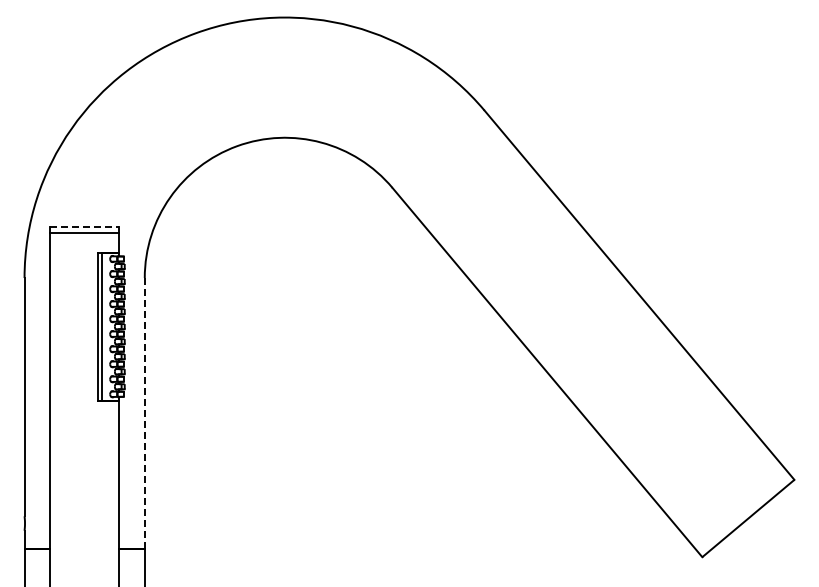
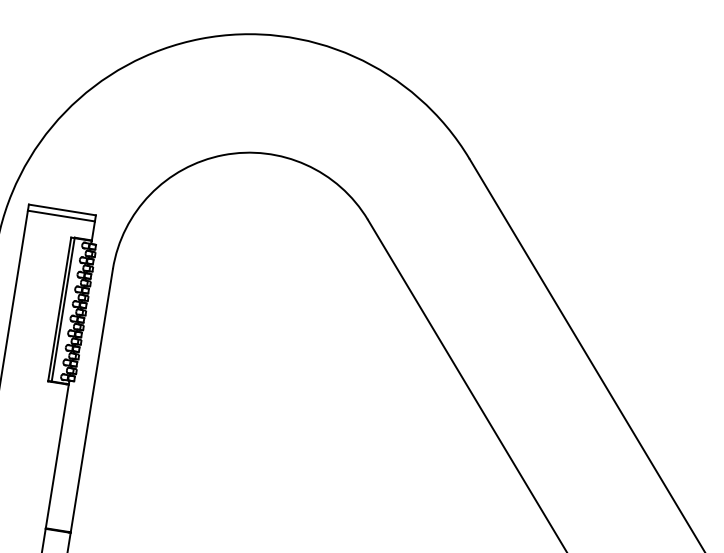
line: (85, 226) -> (63, 209), dashed -> solid
line: (144, 412) -> (91, 399), dashed -> solid

